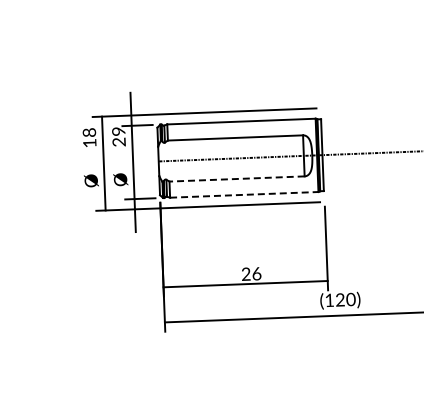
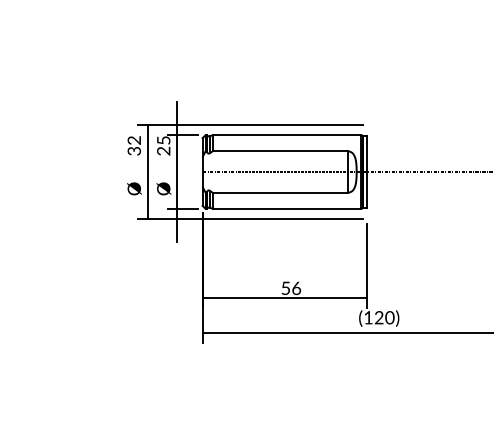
text: (118, 131) -> (163, 140), 29 -> 25
text: (88, 137) -> (133, 145), 18 -> 32
line: (237, 178) -> (280, 192), dashed -> solid
line: (244, 194) -> (287, 208), dashed -> solid
text: (245, 273) -> (285, 287), 26 -> 56

